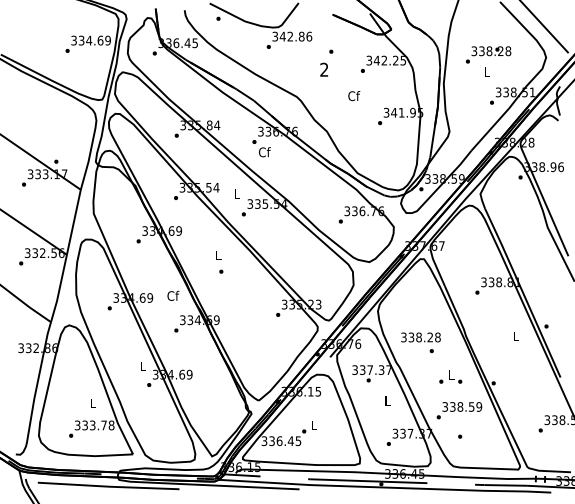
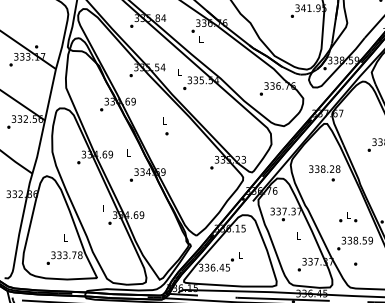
text: (264, 152) -> (201, 39), Cf -> L
text: (173, 295) -> (129, 152), Cf -> L
text: (420, 342) -> (324, 173), moved

